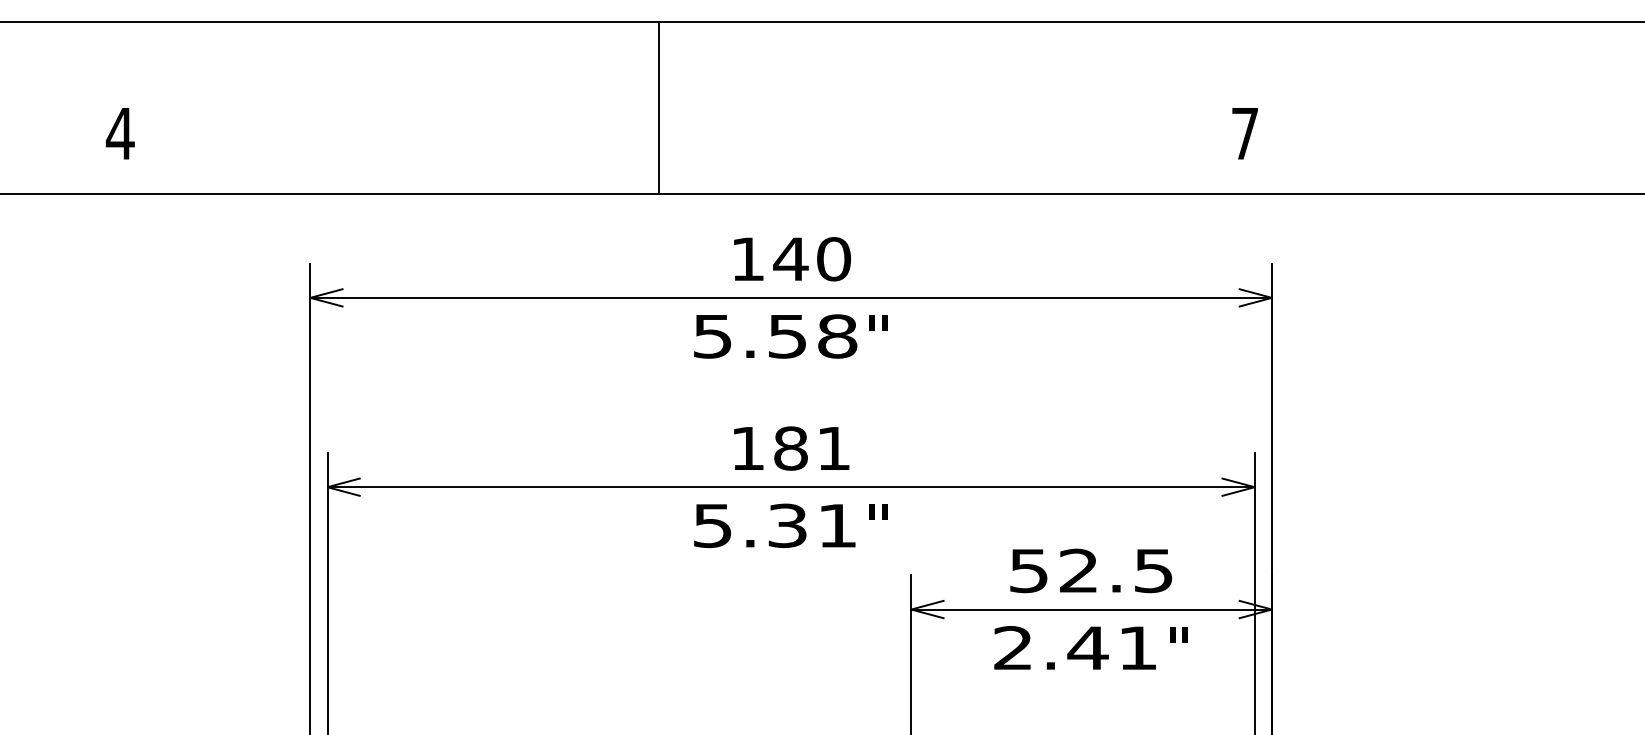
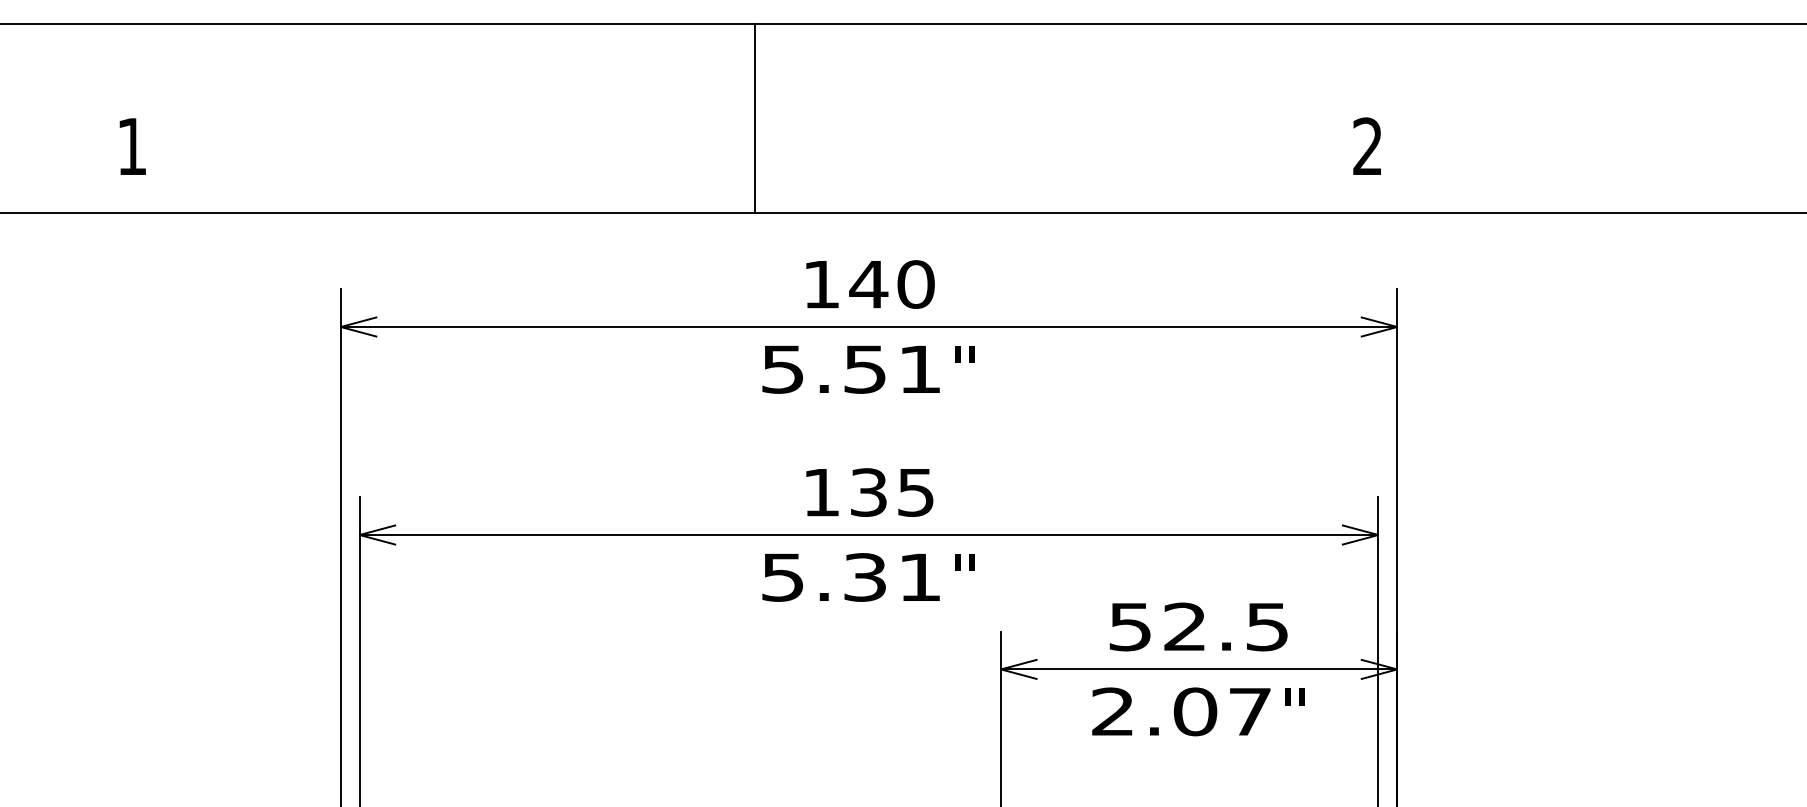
line: (659, 108) -> (755, 118), moved
text: (1244, 132) -> (1367, 145), 7 -> 2
text: (119, 133) -> (131, 146), 4 -> 1
text: (837, 336) -> (919, 369), 5.58 -> 5.51
text: (811, 448) -> (891, 492), 181 -> 135
text: (1111, 647) -> (1221, 711), 2.41 -> 2.07

